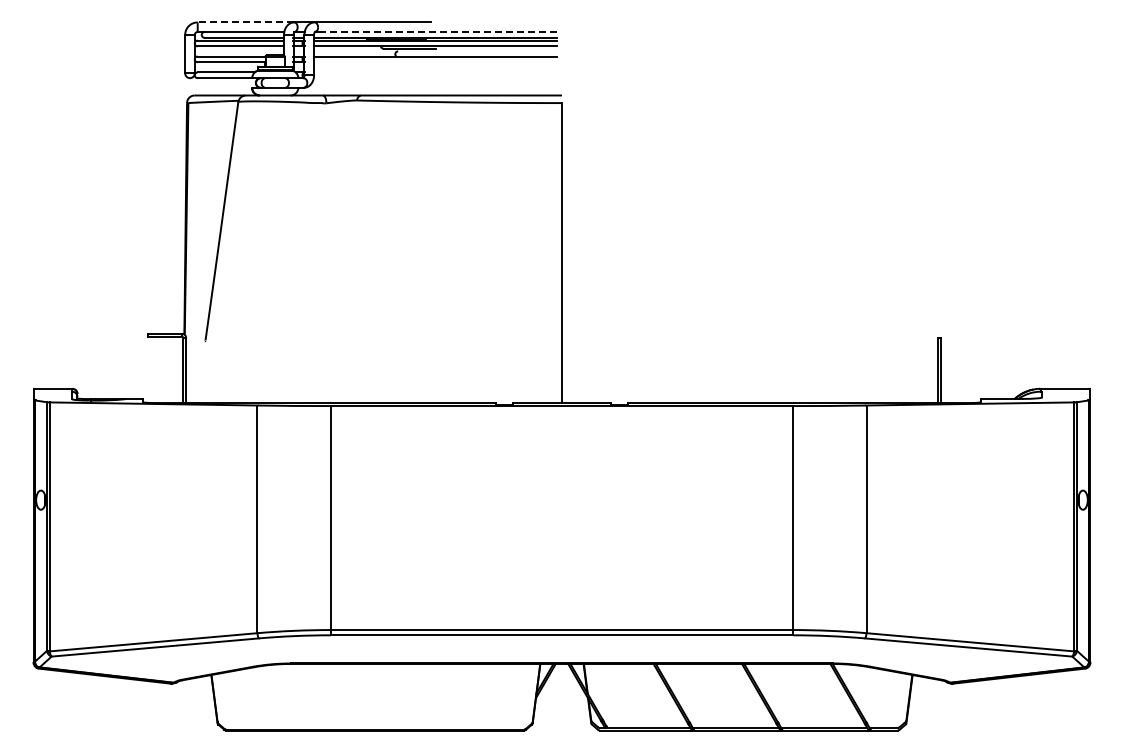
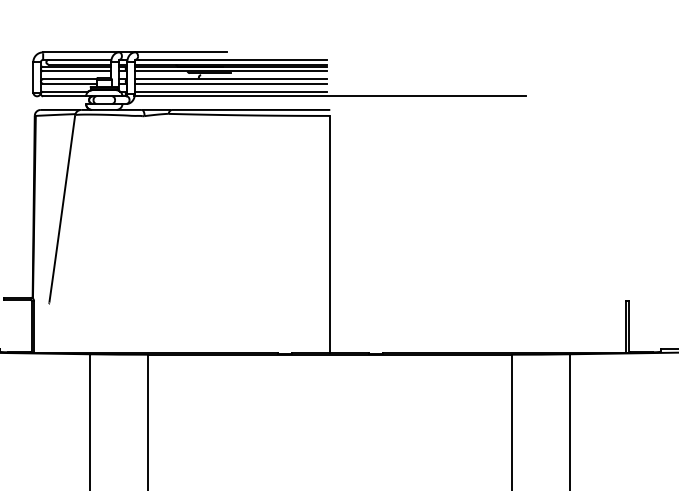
line: (245, 22) -> (80, 52), dashed -> solid
line: (438, 32) -> (232, 60), dashed -> solid
line: (435, 62) -> (230, 83), added
line: (435, 72) -> (230, 91), added
line: (561, 78) -> (329, 96), added

